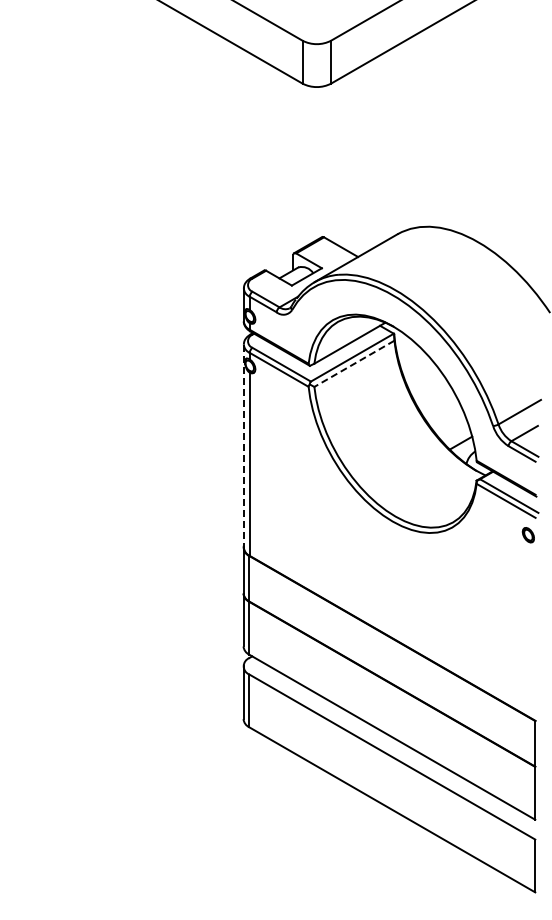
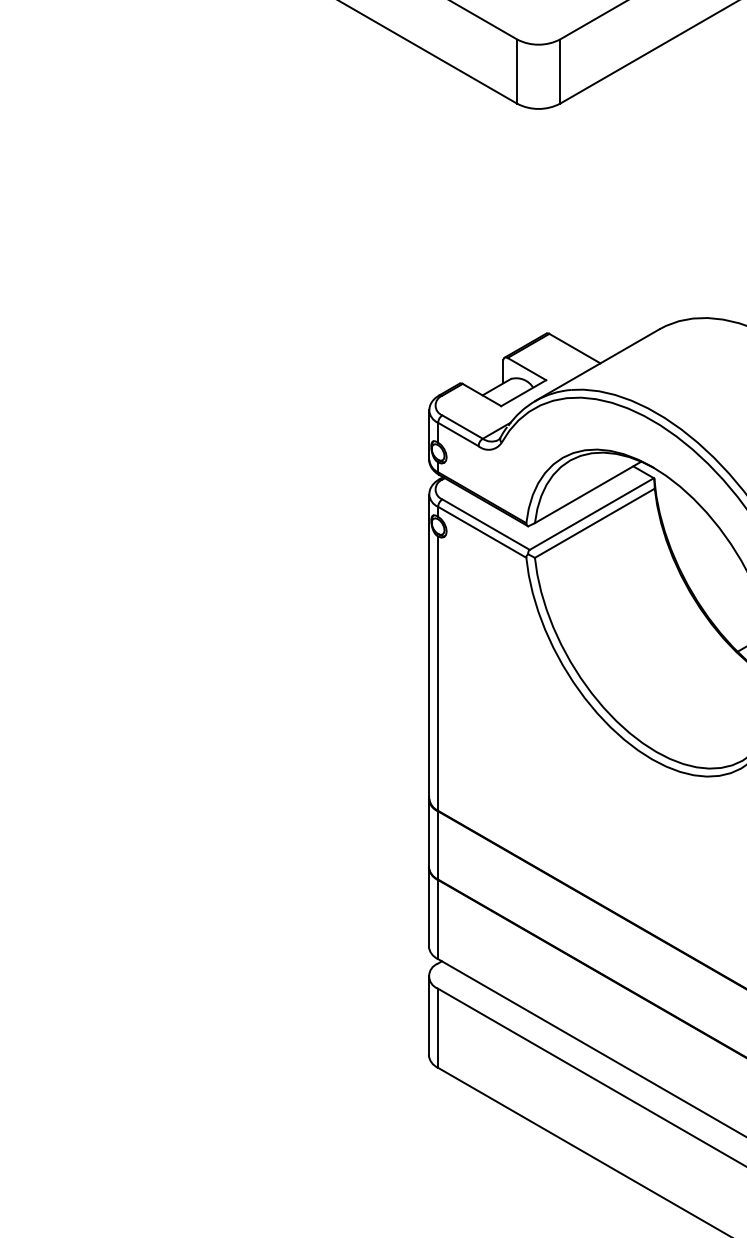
line: (353, 364) -> (593, 524), dashed -> solid
line: (243, 446) -> (428, 647), dashed -> solid

